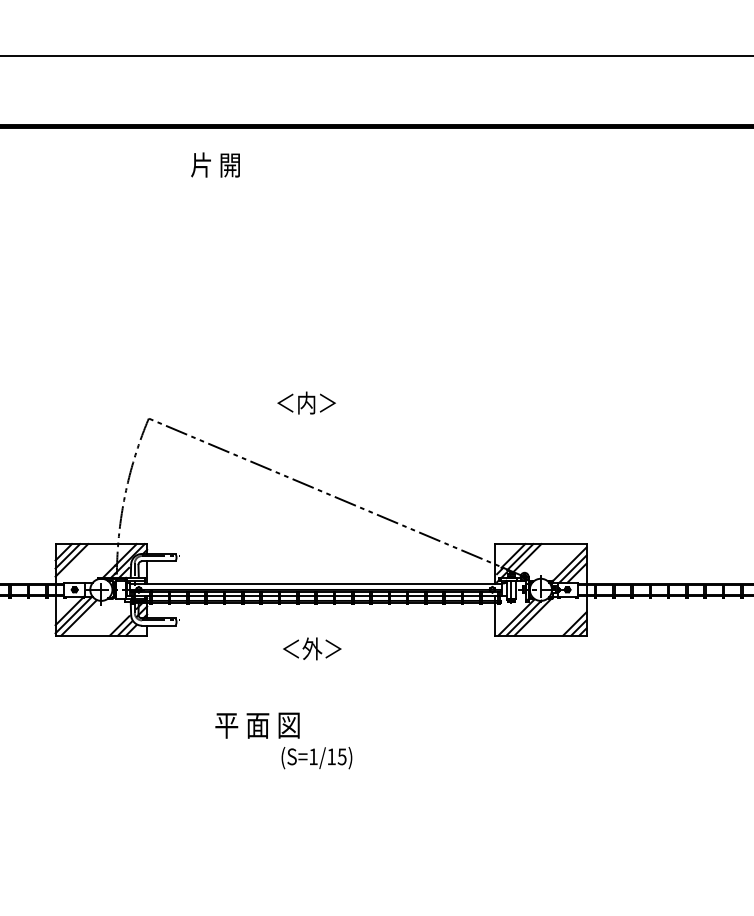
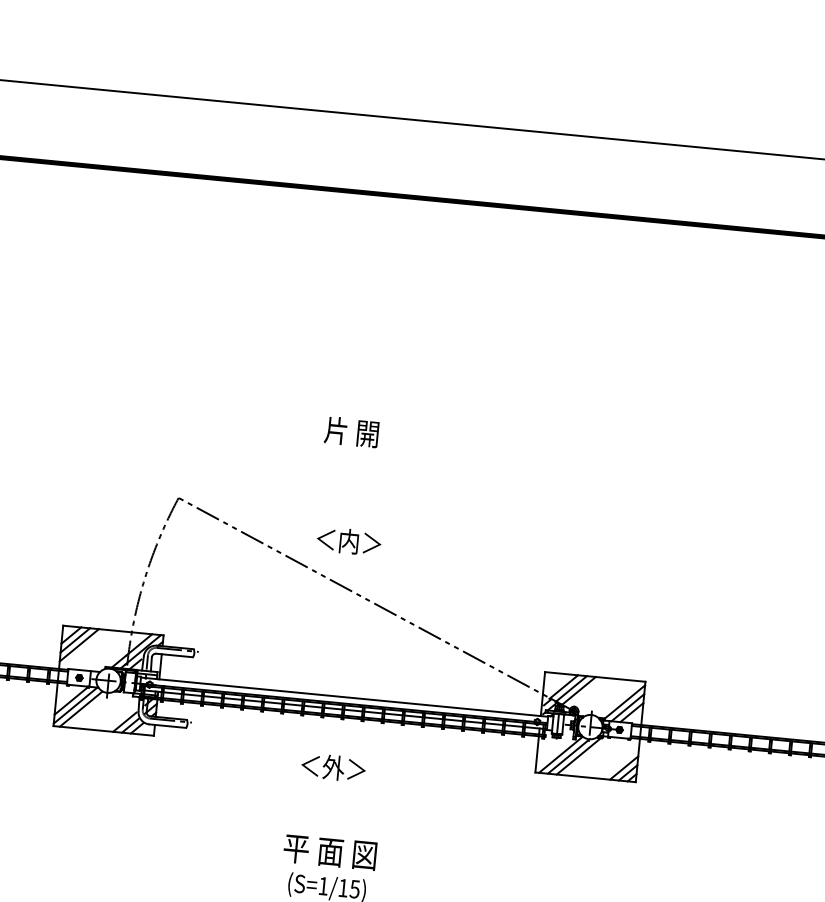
text: (215, 164) -> (351, 431), moved
text: (306, 402) -> (349, 540), moved
text: (257, 725) -> (330, 852), moved

